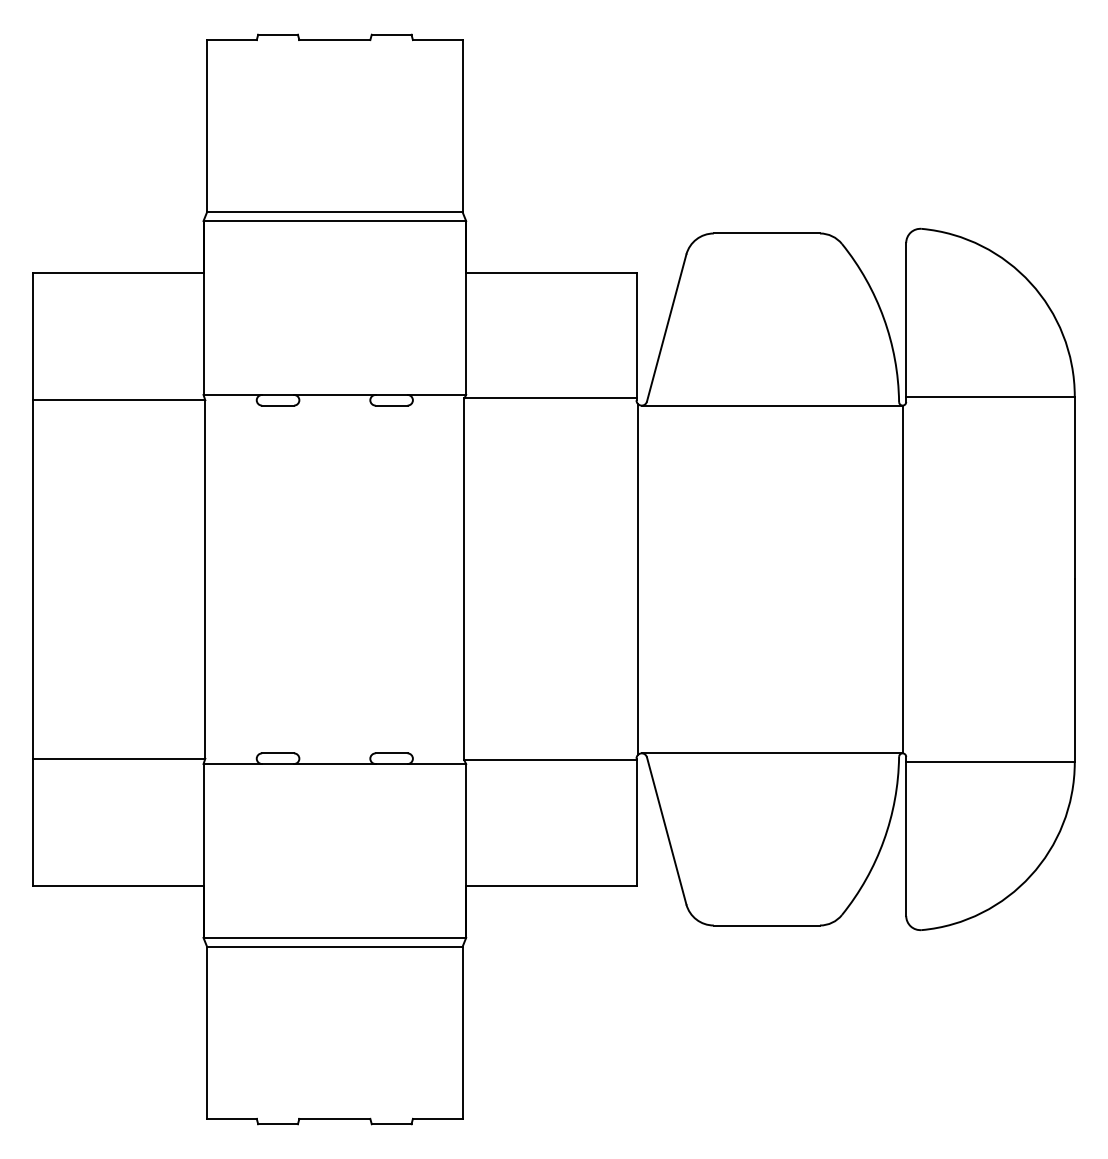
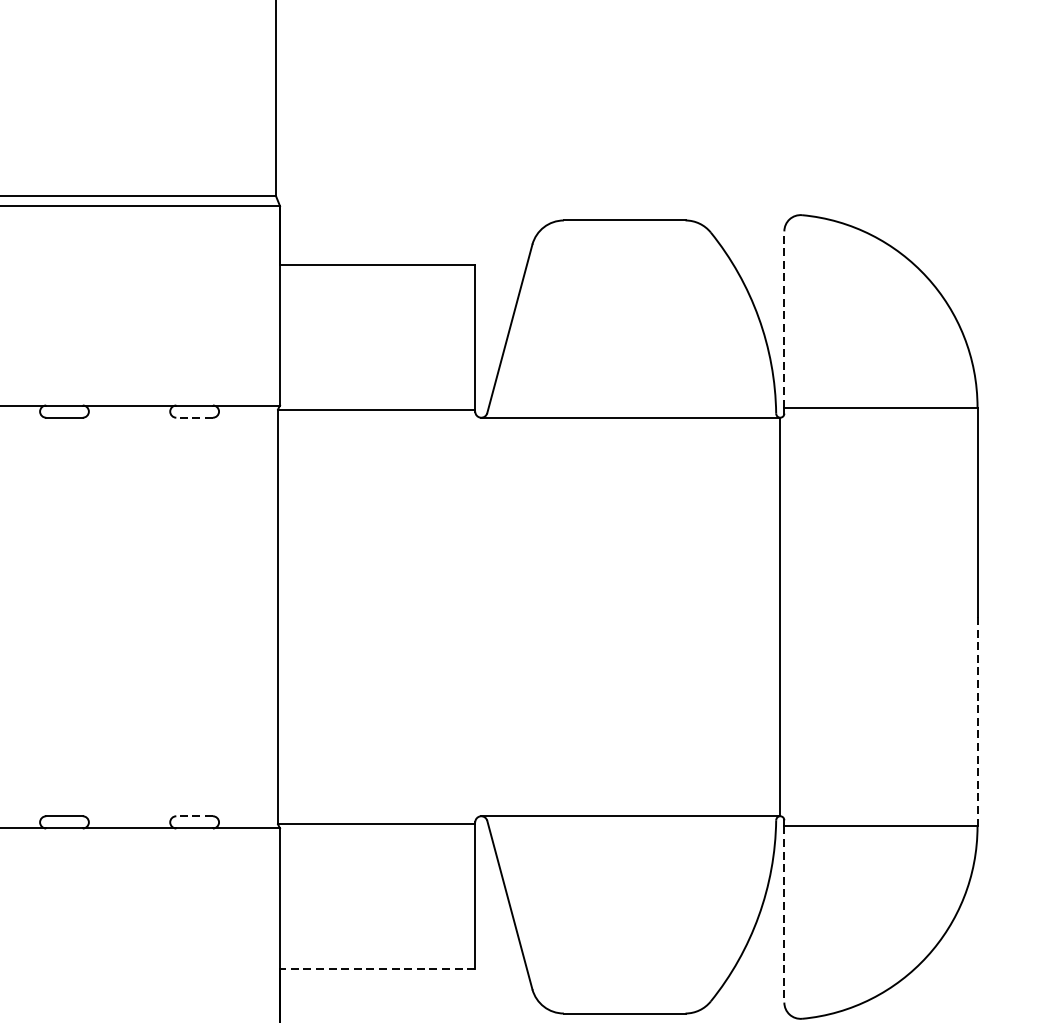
line: (906, 319) -> (784, 319), solid -> dashed
line: (391, 405) -> (194, 417), solid -> dashed
line: (638, 579) -> (477, 617), removed
line: (1074, 671) -> (977, 722), solid -> dashed
line: (391, 753) -> (194, 816), solid -> dashed
line: (906, 839) -> (784, 914), solid -> dashed
line: (550, 886) -> (376, 968), solid -> dashed

